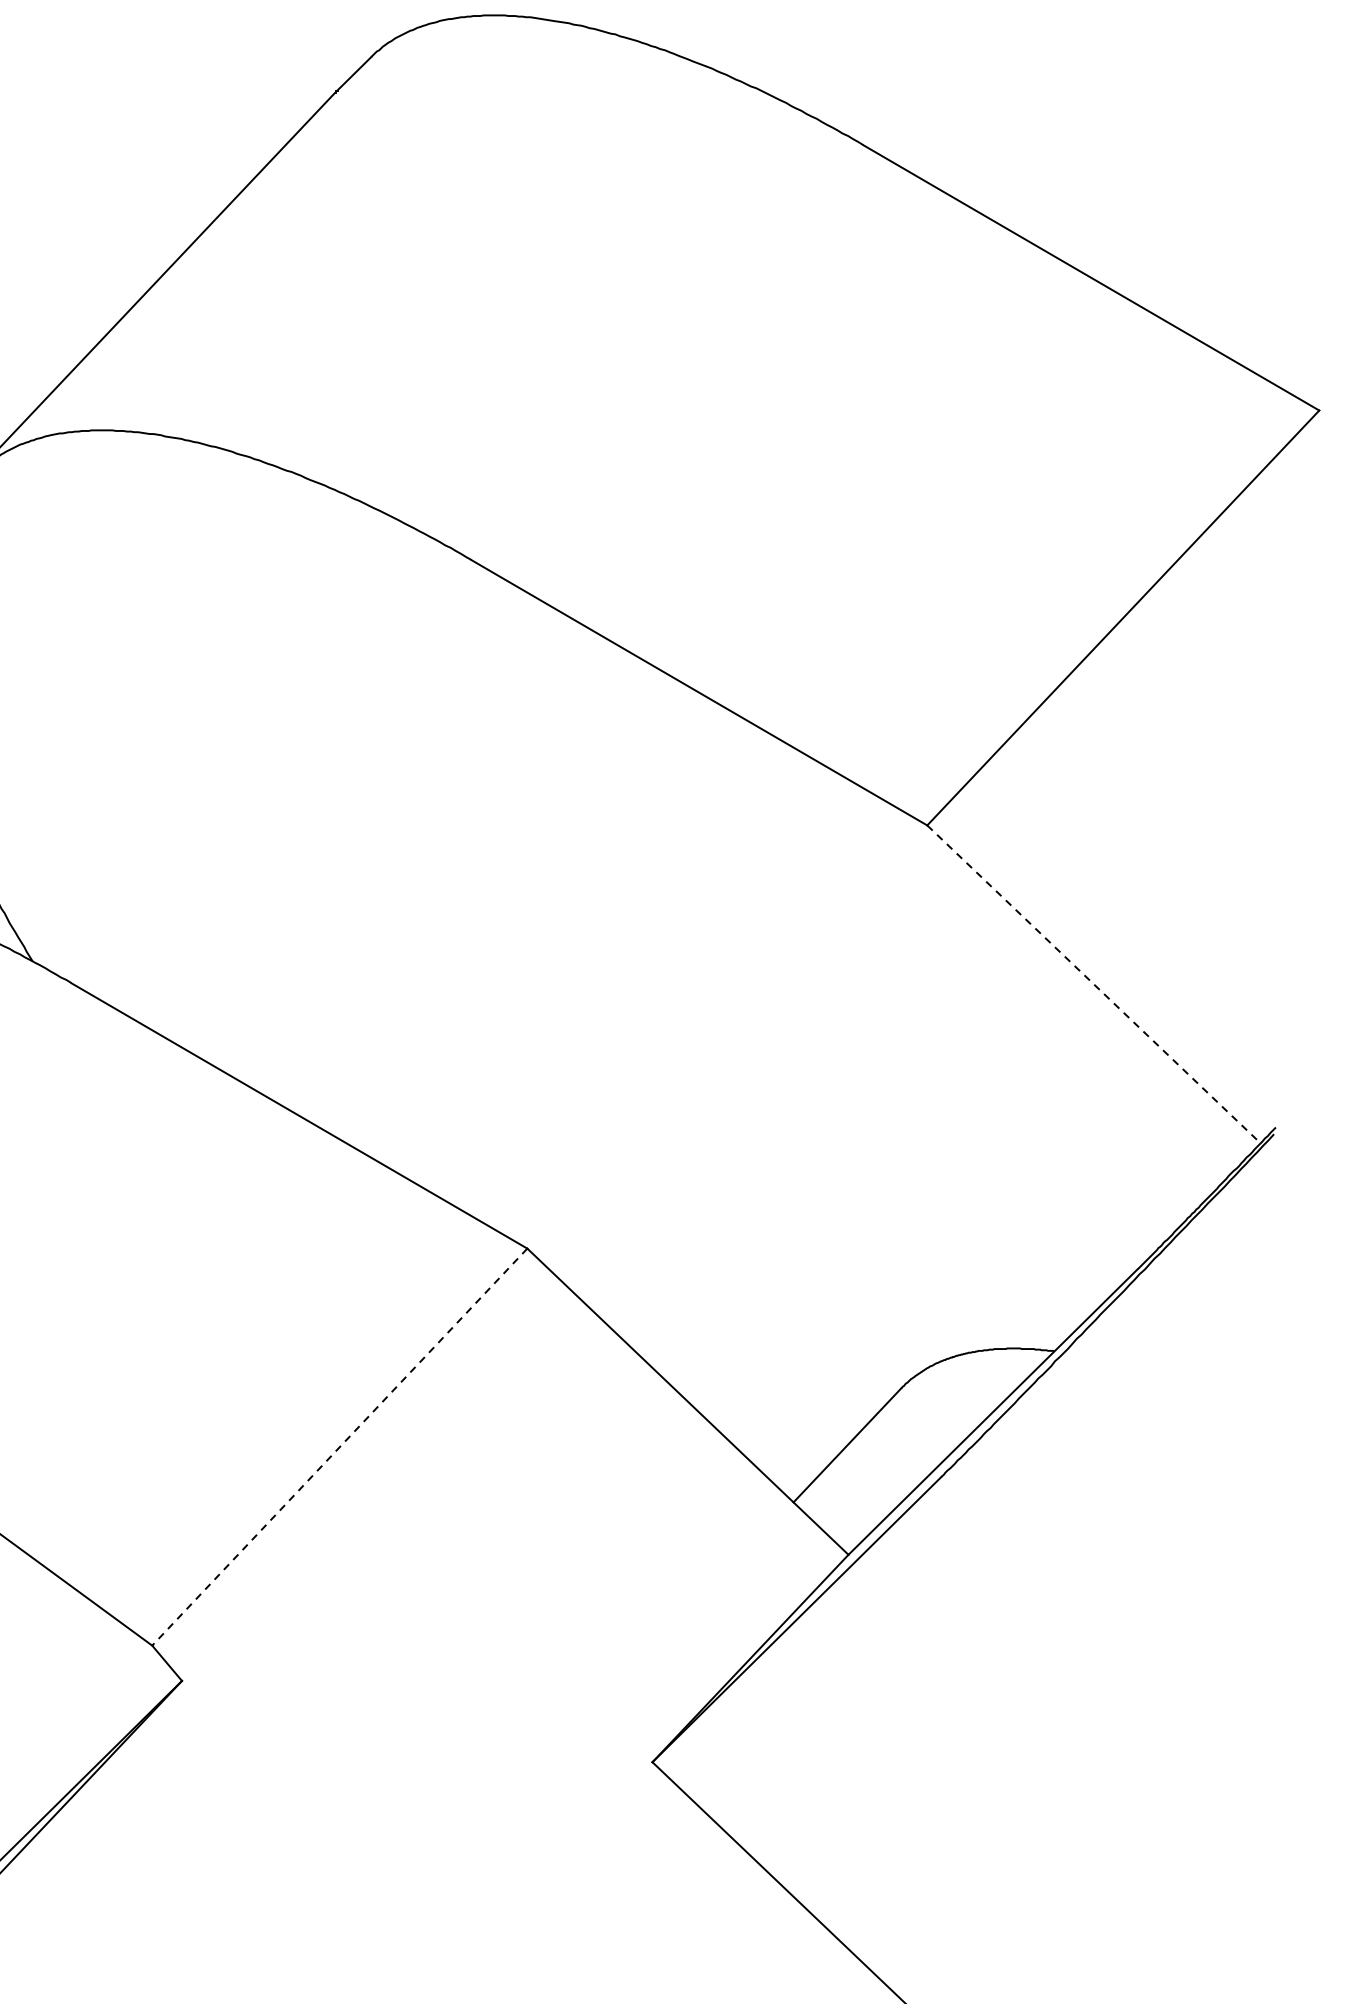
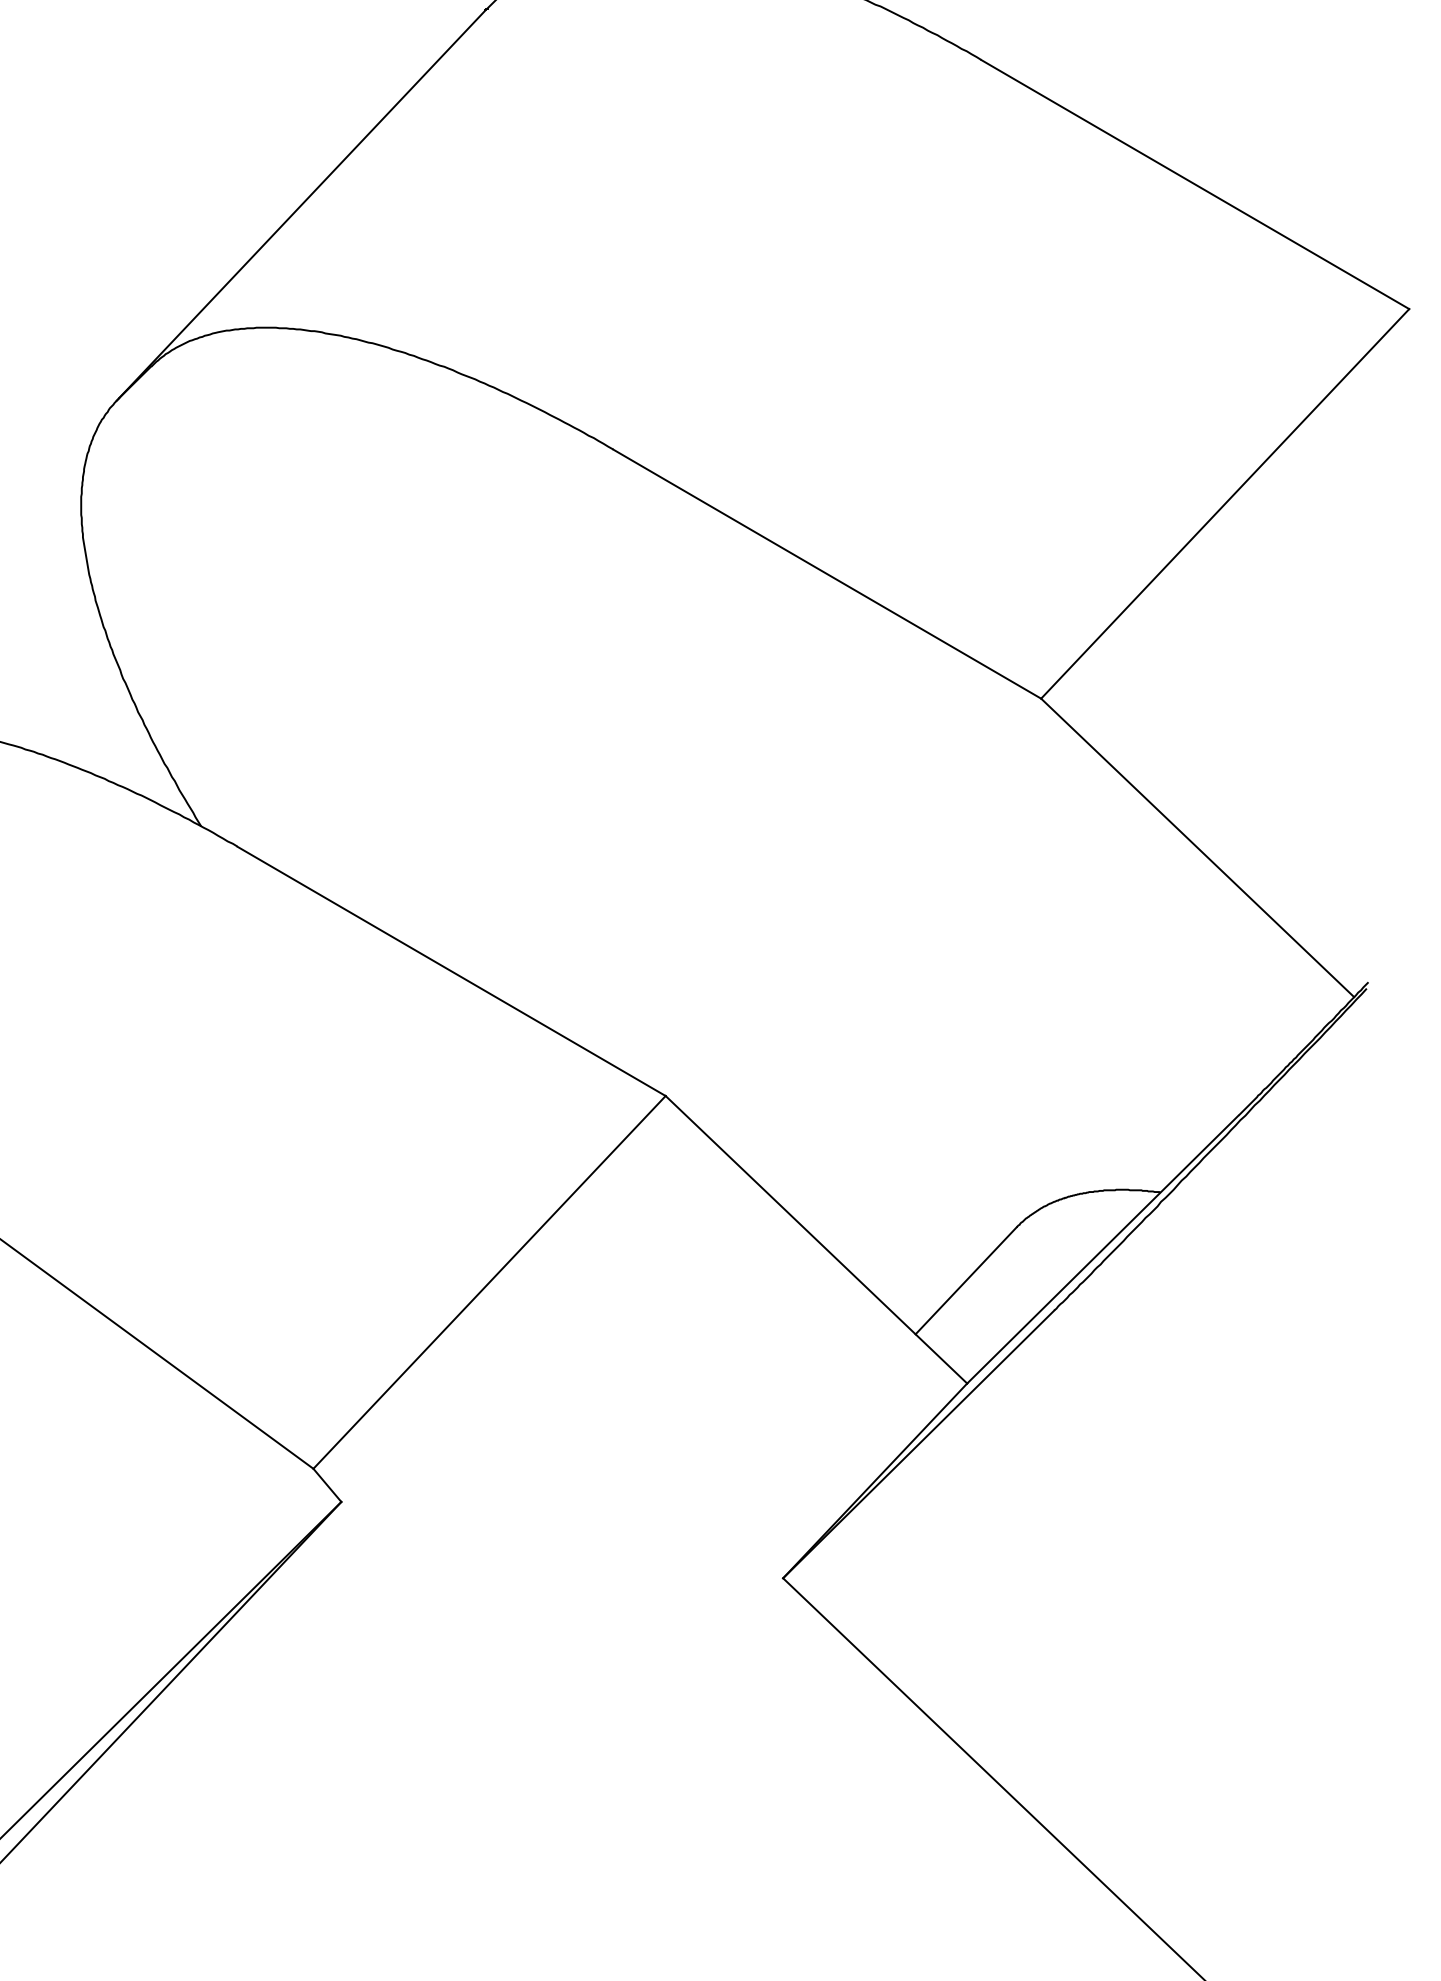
line: (1094, 985) -> (1198, 848), dashed -> solid
line: (339, 1447) -> (489, 1282), dashed -> solid

